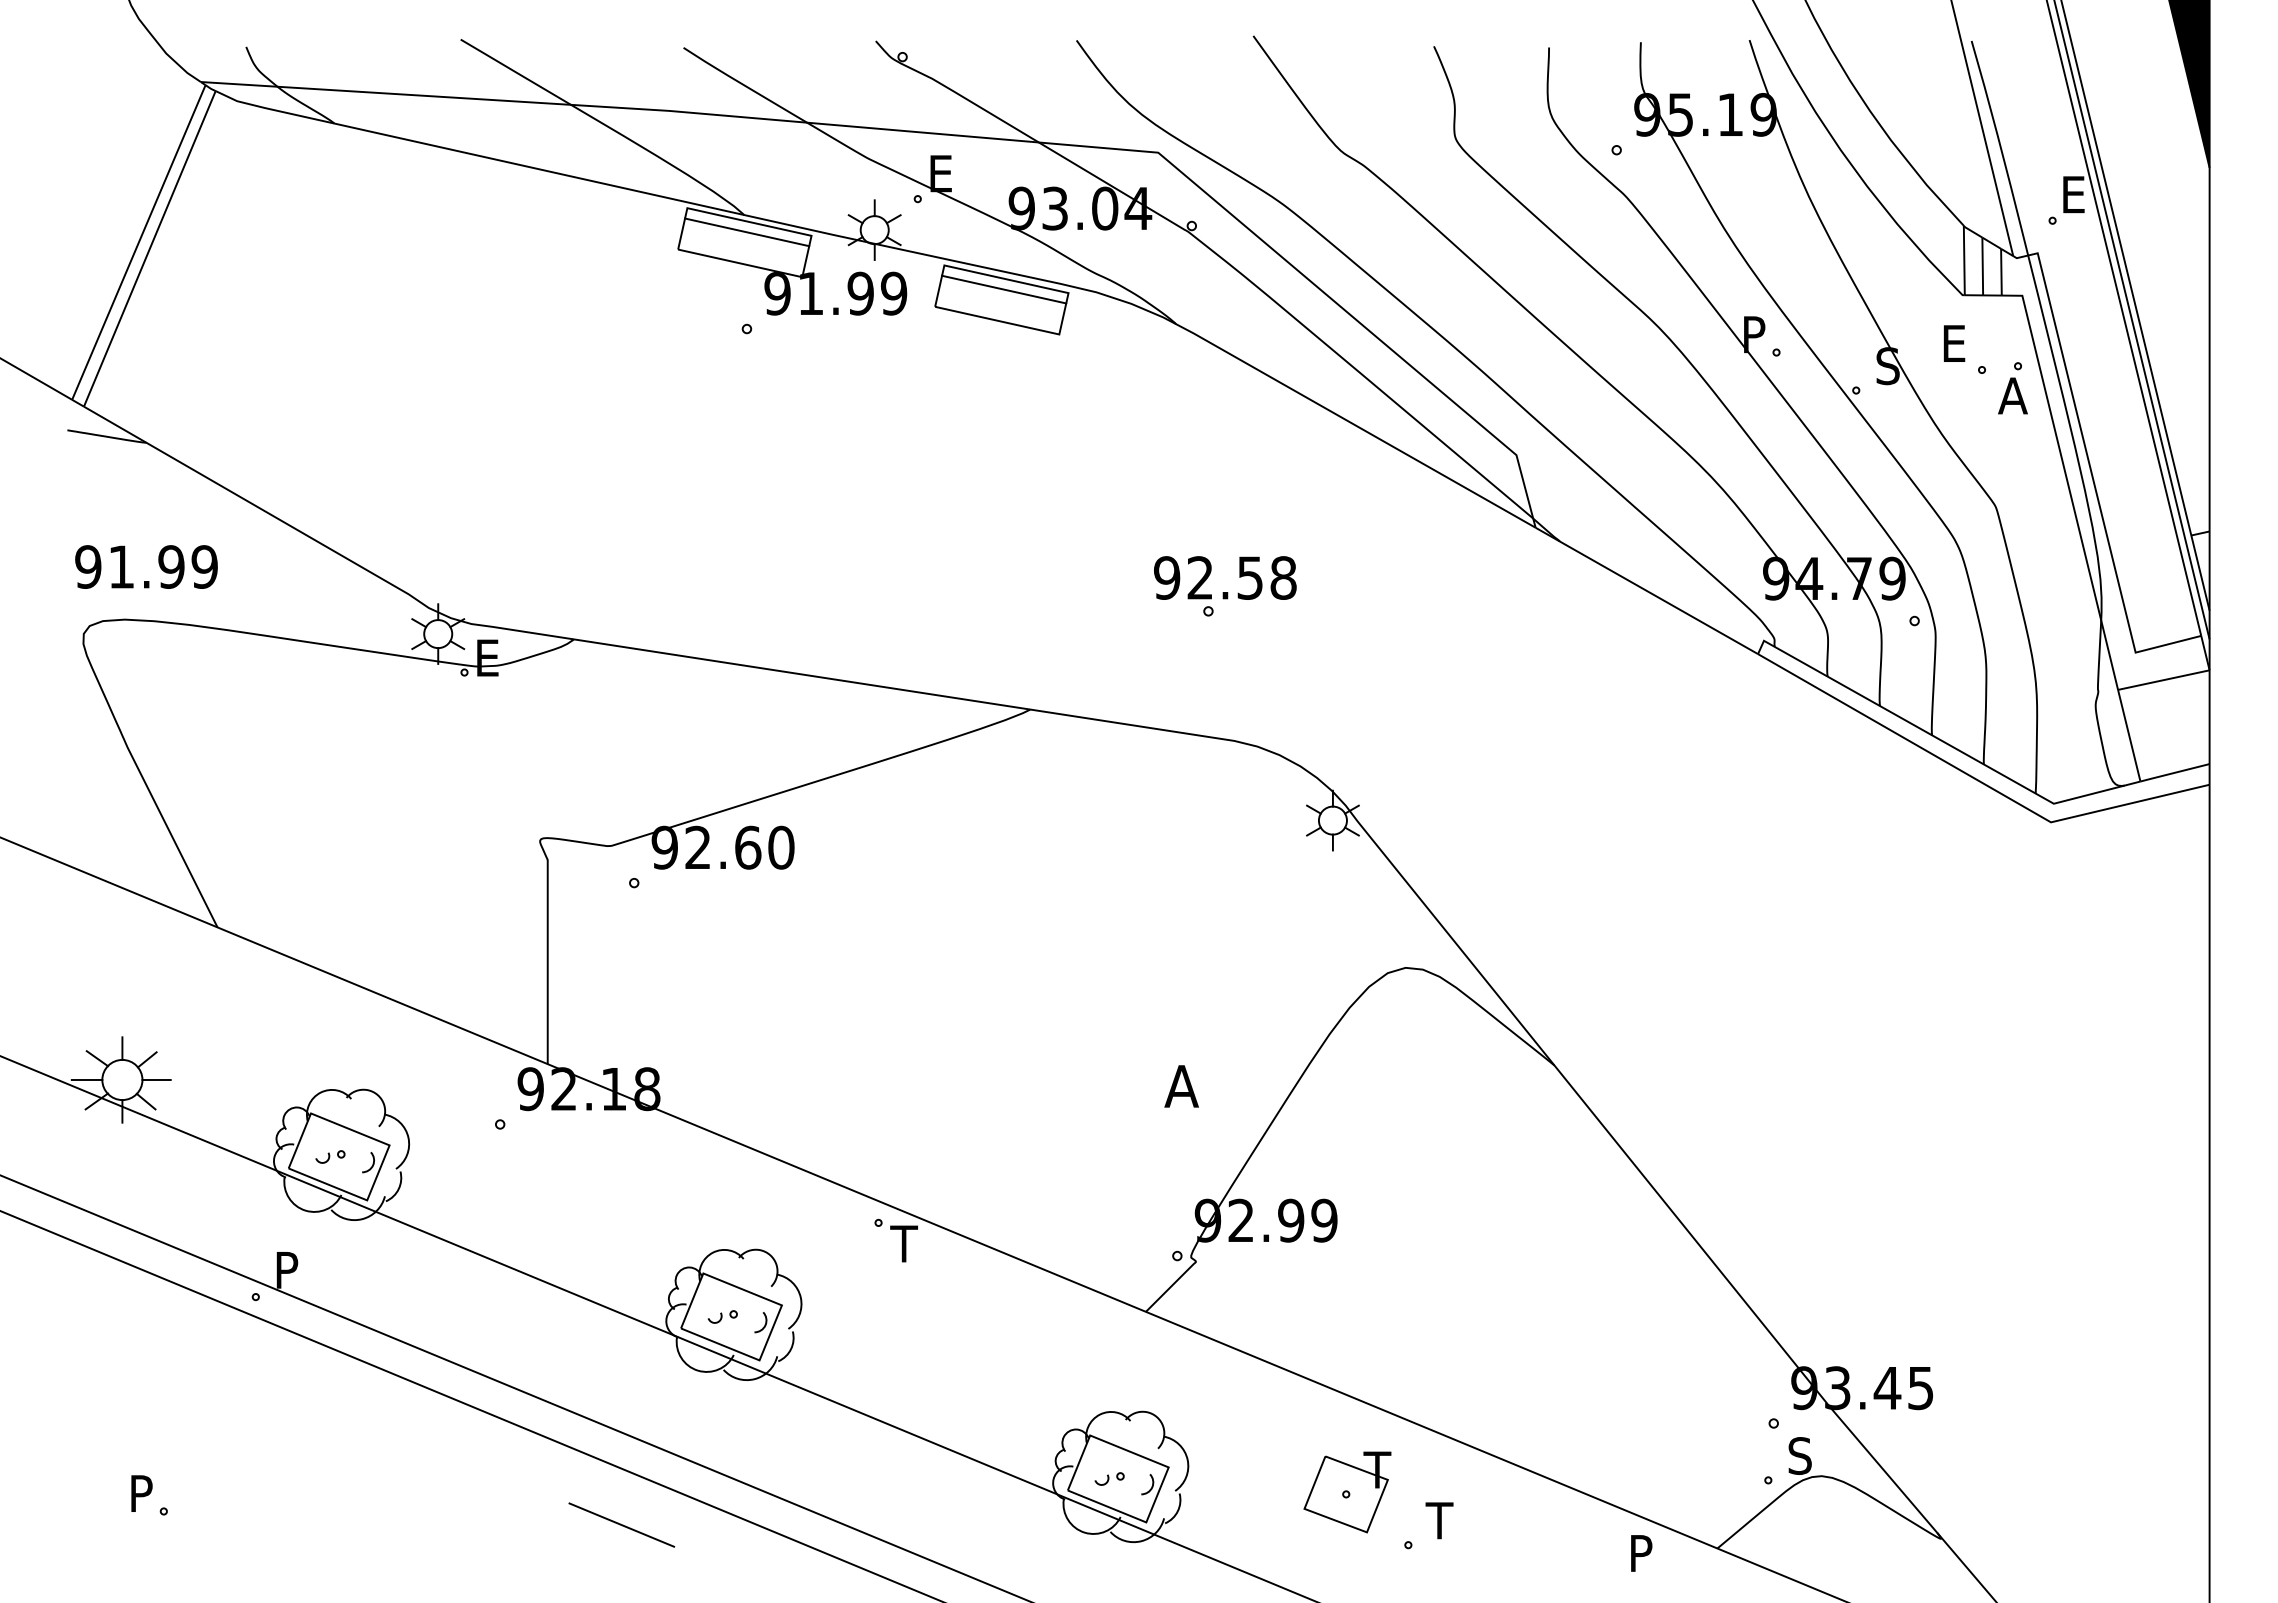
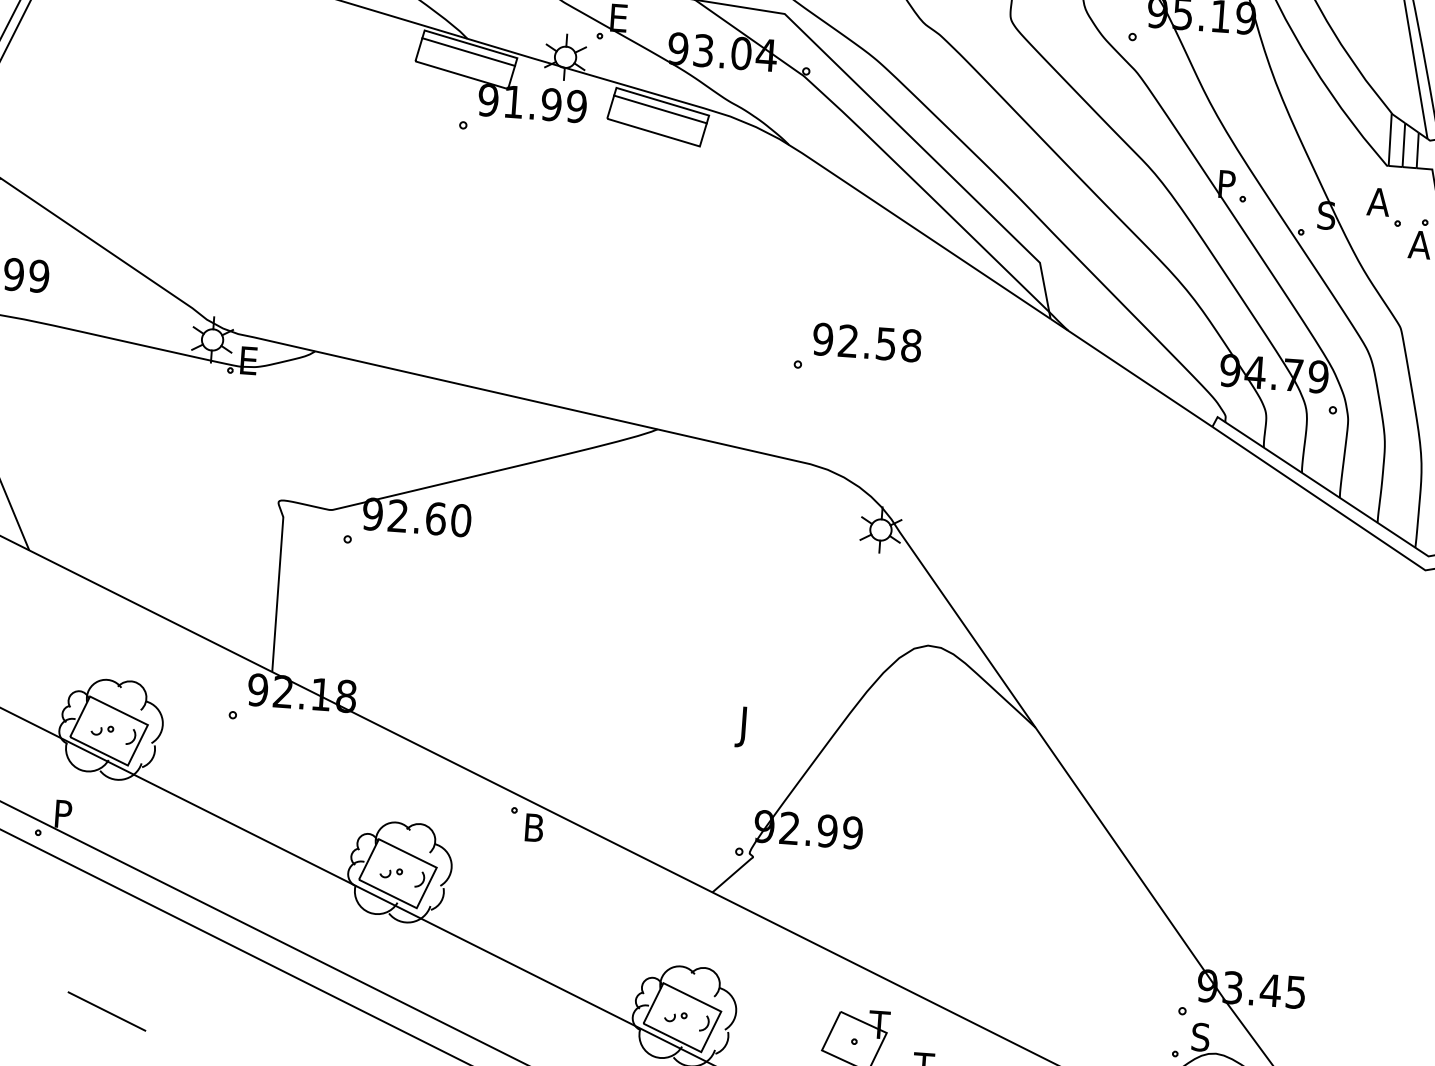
text: (1954, 343) -> (1378, 201), E -> A
text: (1225, 577) -> (867, 342), moved
text: (1179, 1092) -> (749, 727), A -> J
text: (904, 1243) -> (533, 827), T -> B
line: (621, 1524) -> (106, 1011), moved

